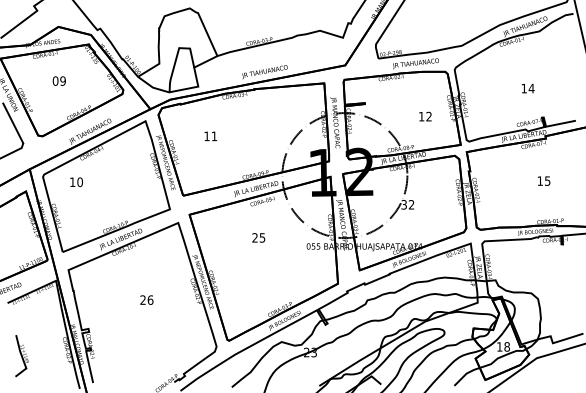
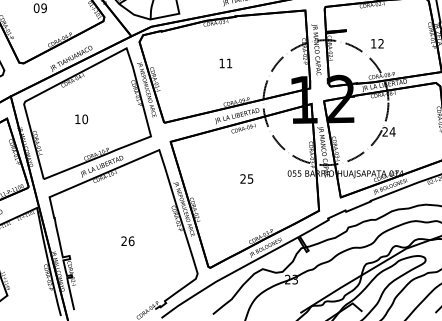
text: (425, 116) -> (377, 43), moved
text: (210, 136) -> (225, 63), moved
text: (76, 182) -> (81, 119), moved
text: (407, 204) -> (388, 131), 32 -> 24
text: (258, 237) -> (246, 178), moved
text: (146, 299) -> (127, 240), moved

